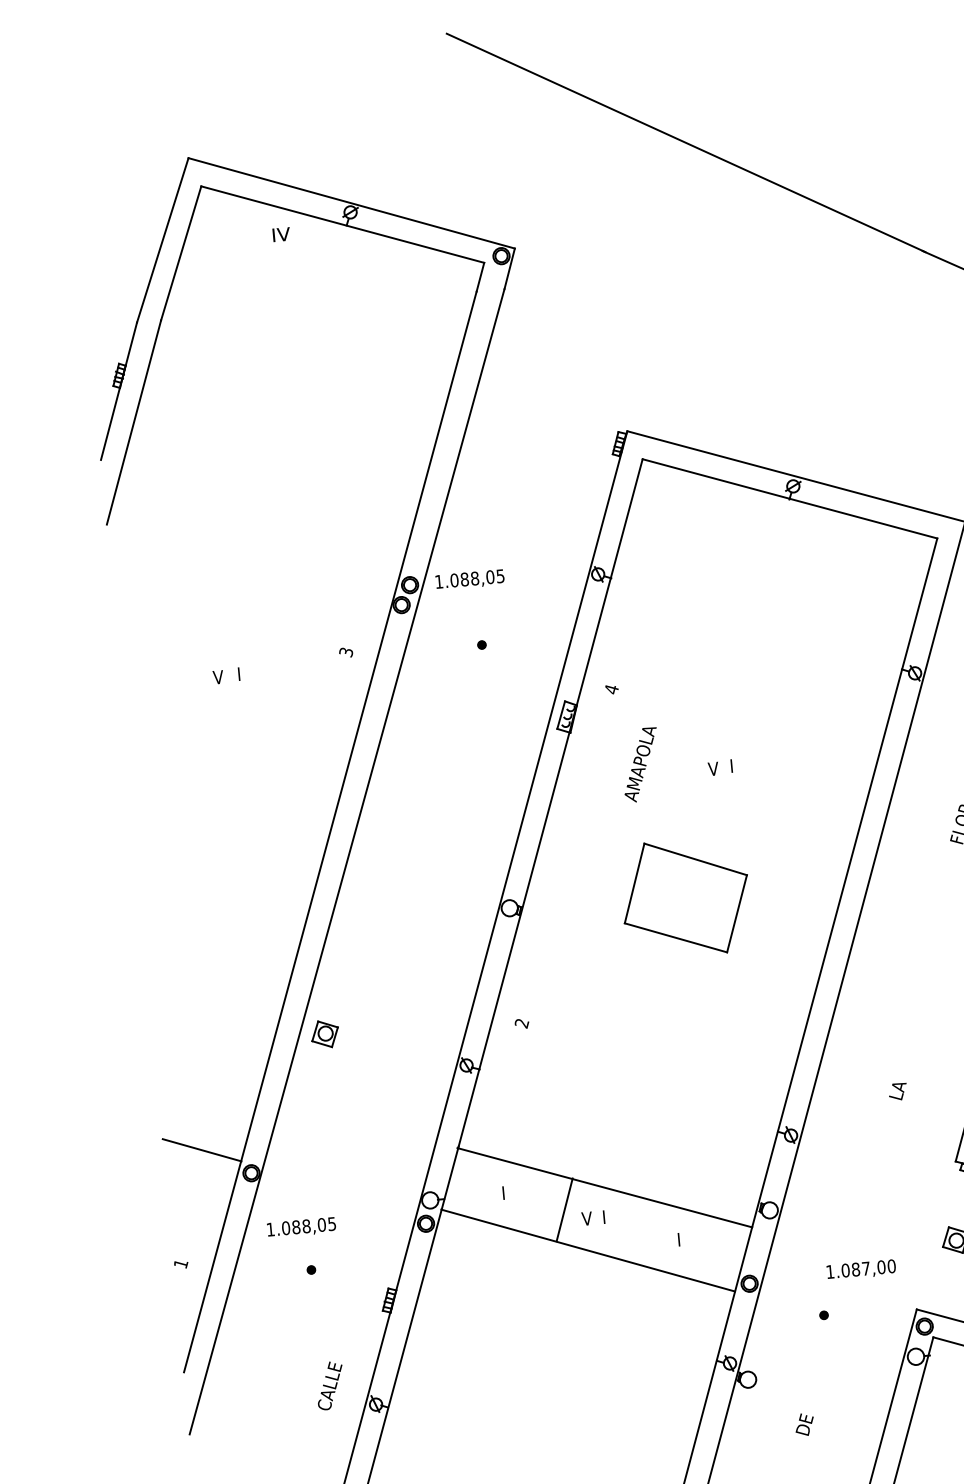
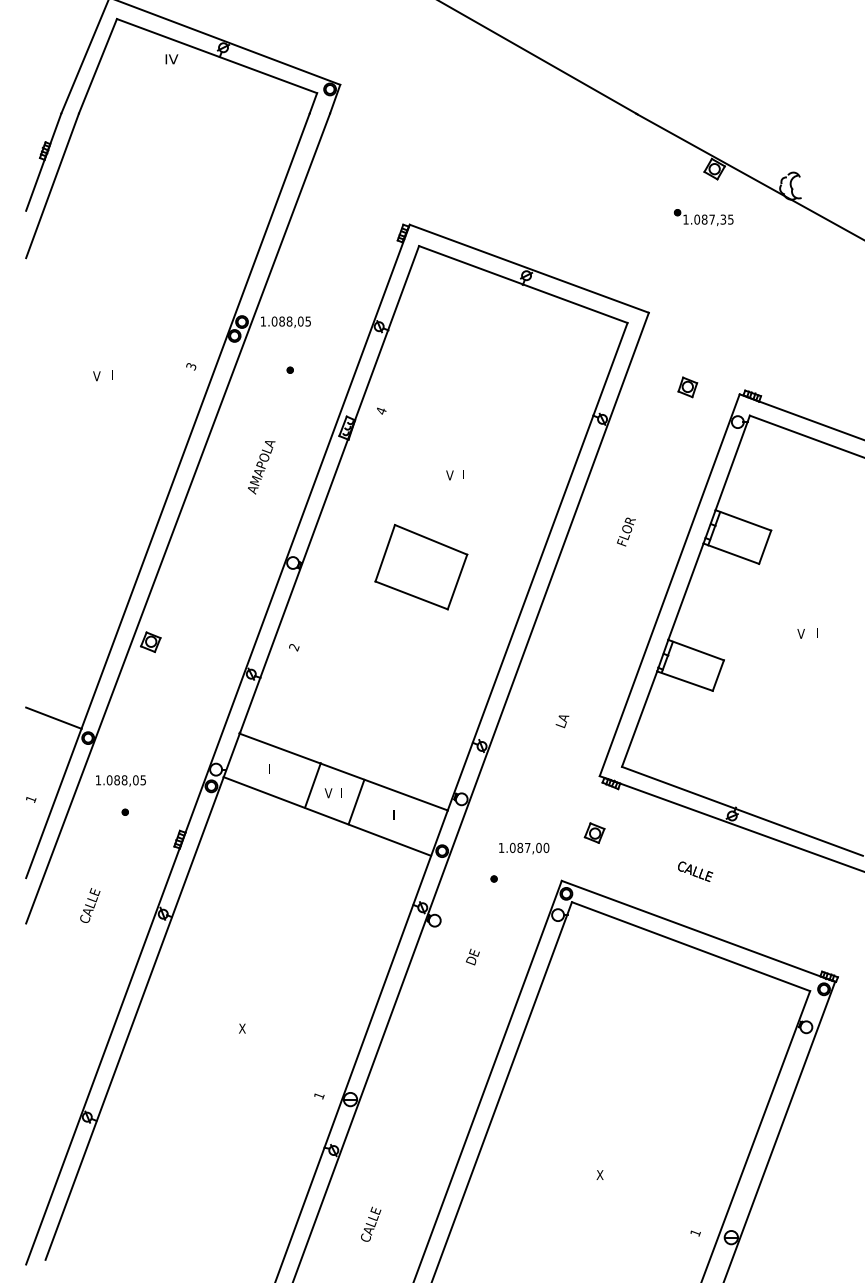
text: (640, 764) -> (261, 467), moved
line: (626, 1226) -> (356, 801), added
text: (330, 1385) -> (90, 905), moved

